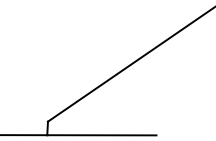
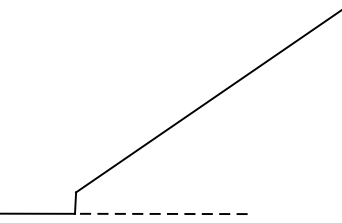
line: (101, 135) -> (160, 214), solid -> dashed

